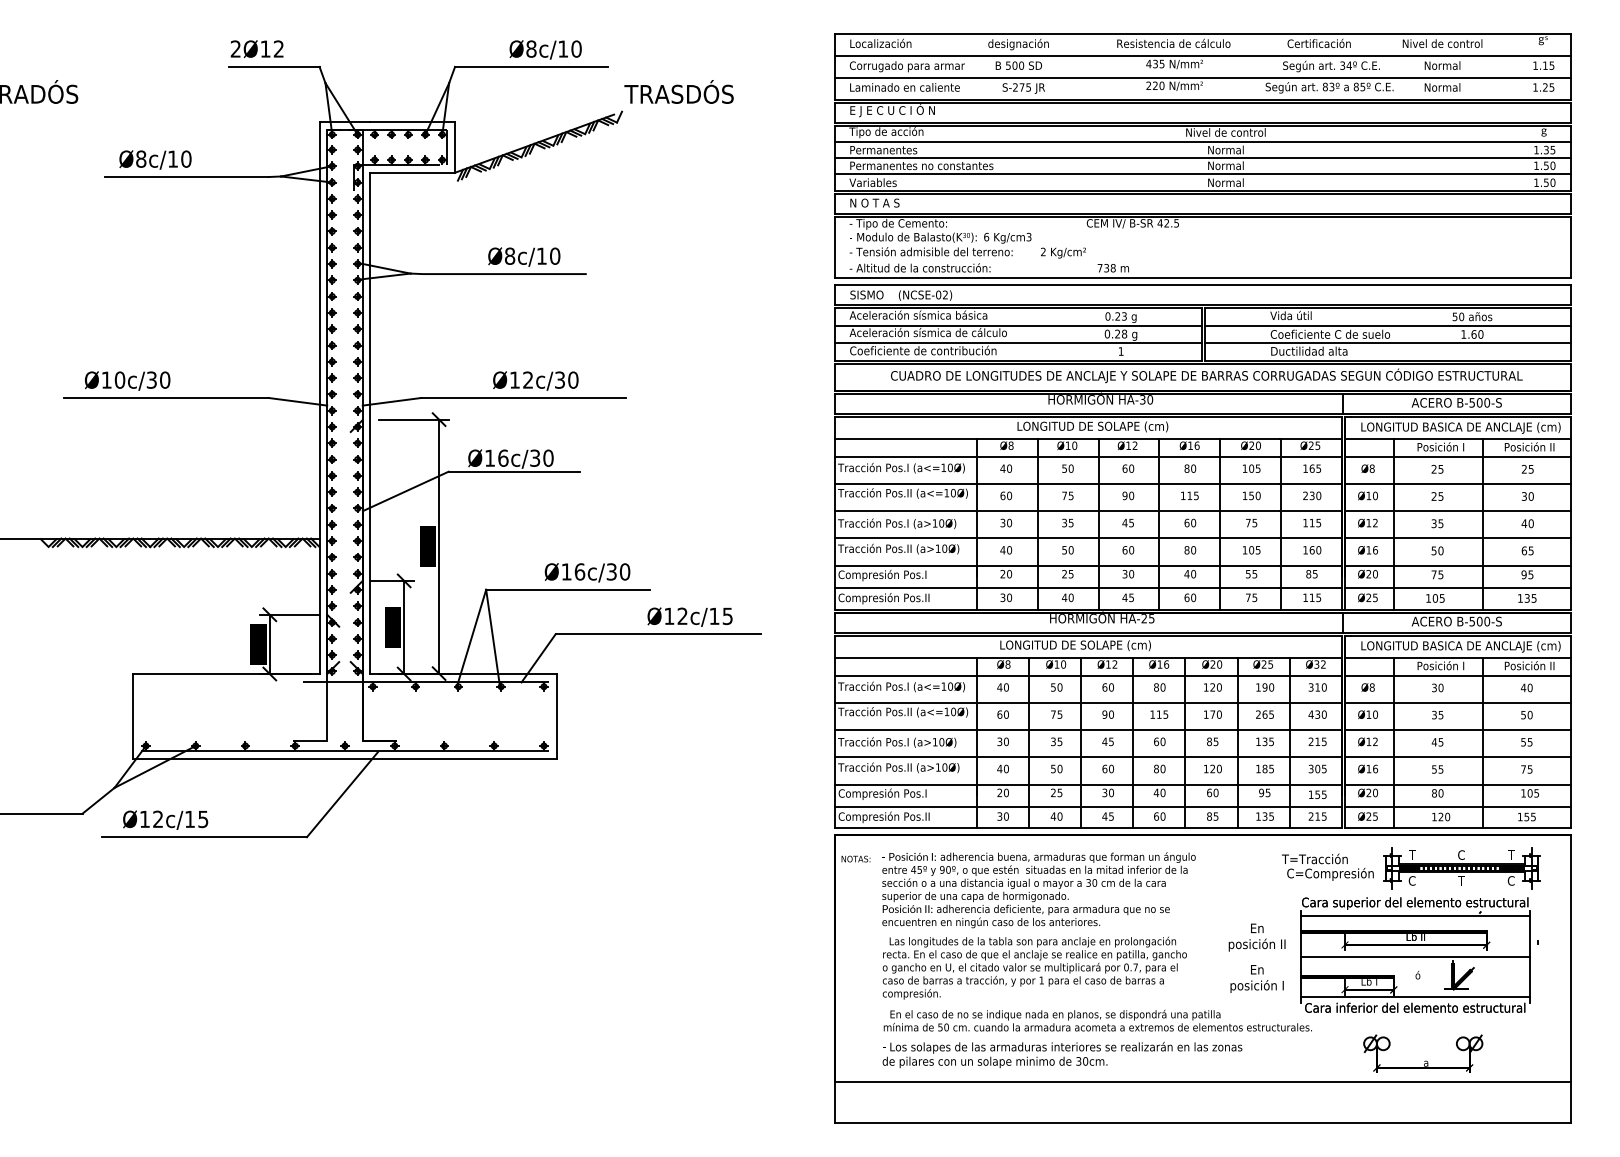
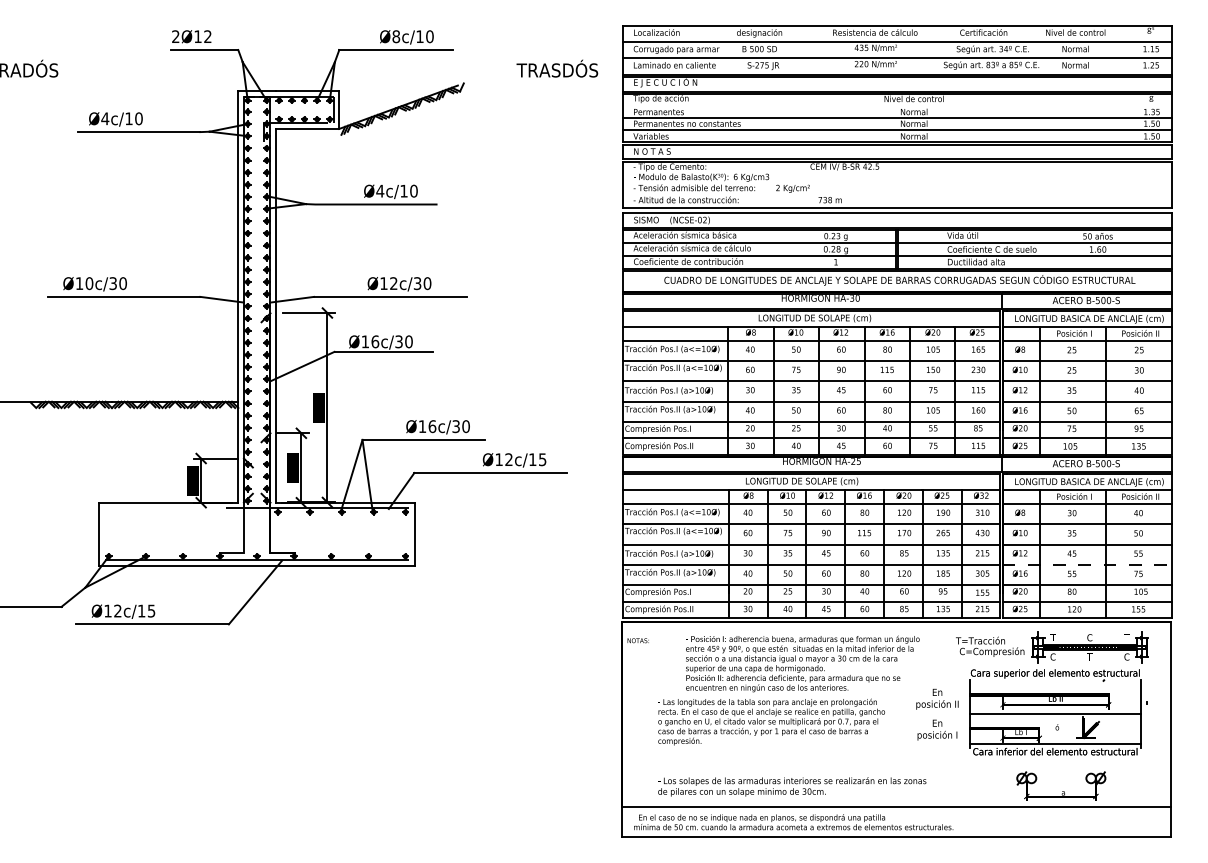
text: (679, 91) -> (557, 68), moved
line: (1202, 142) -> (896, 106), removed
text: (141, 158) -> (105, 118), Ø8c/10 -> Ø4c/10
text: (510, 255) -> (380, 190), Ø8c/10 -> Ø4c/10
line: (1458, 756) -> (1087, 564), solid -> dashed
text: (1038, 889) -> (802, 663), moved
line: (1415, 916) -> (1055, 683), removed
text: (1097, 1021) -> (793, 822), moved

